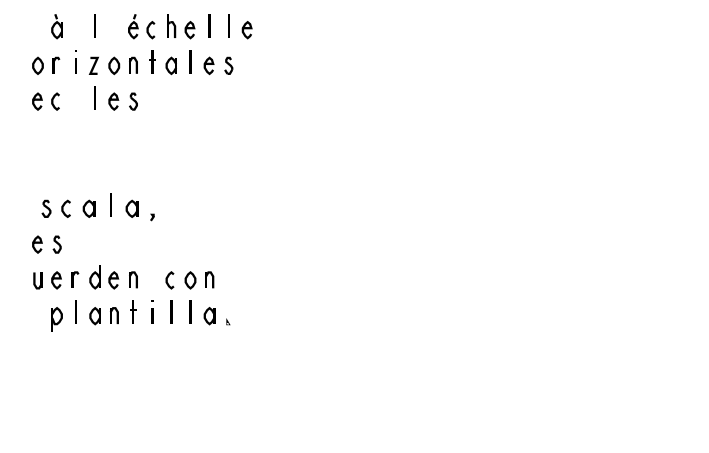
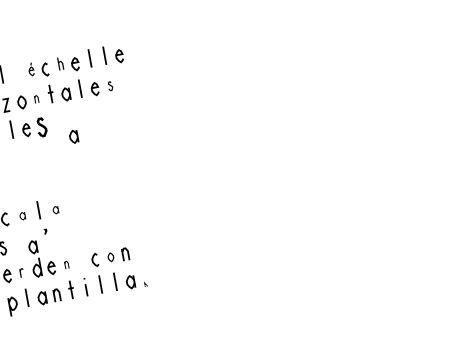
part: (171, 25) -> (60, 63), size x0.7
part: (133, 26) -> (31, 69), size x0.7
part: (133, 64) -> (36, 98), size x0.6
part: (228, 65) -> (110, 86), size x0.7
part: (133, 101) -> (41, 127), size x1.4
part: (170, 120) -> (73, 136), added
part: (88, 208) -> (22, 216), size x0.6
part: (131, 208) -> (55, 210), size x0.6
line: (152, 217) -> (45, 231), moved
part: (94, 250) -> (32, 247), added
part: (75, 279) -> (22, 272), size x0.7
part: (133, 279) -> (66, 264), size x0.6
part: (190, 280) -> (110, 257), size x0.7

